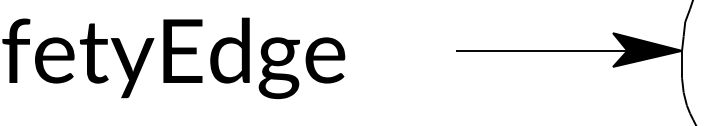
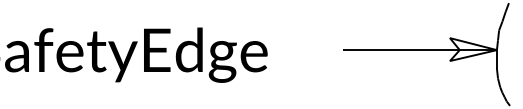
fill: (646, 49) -> (472, 49), removed

